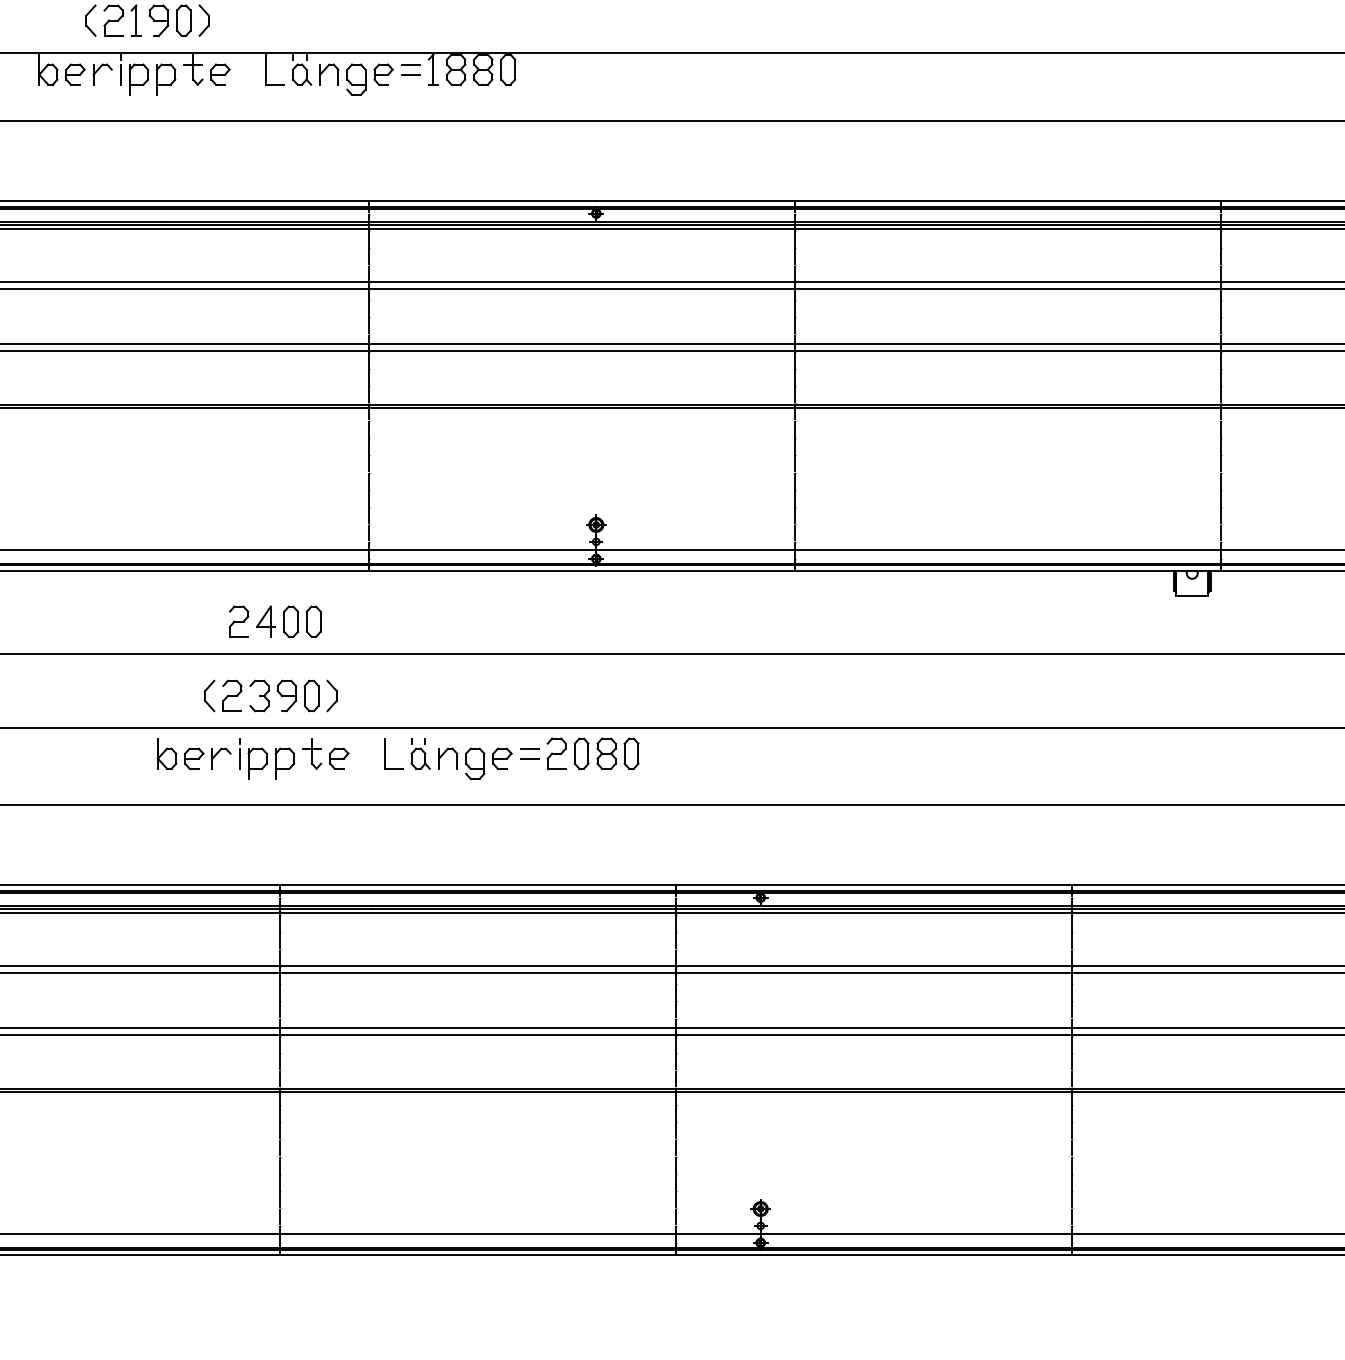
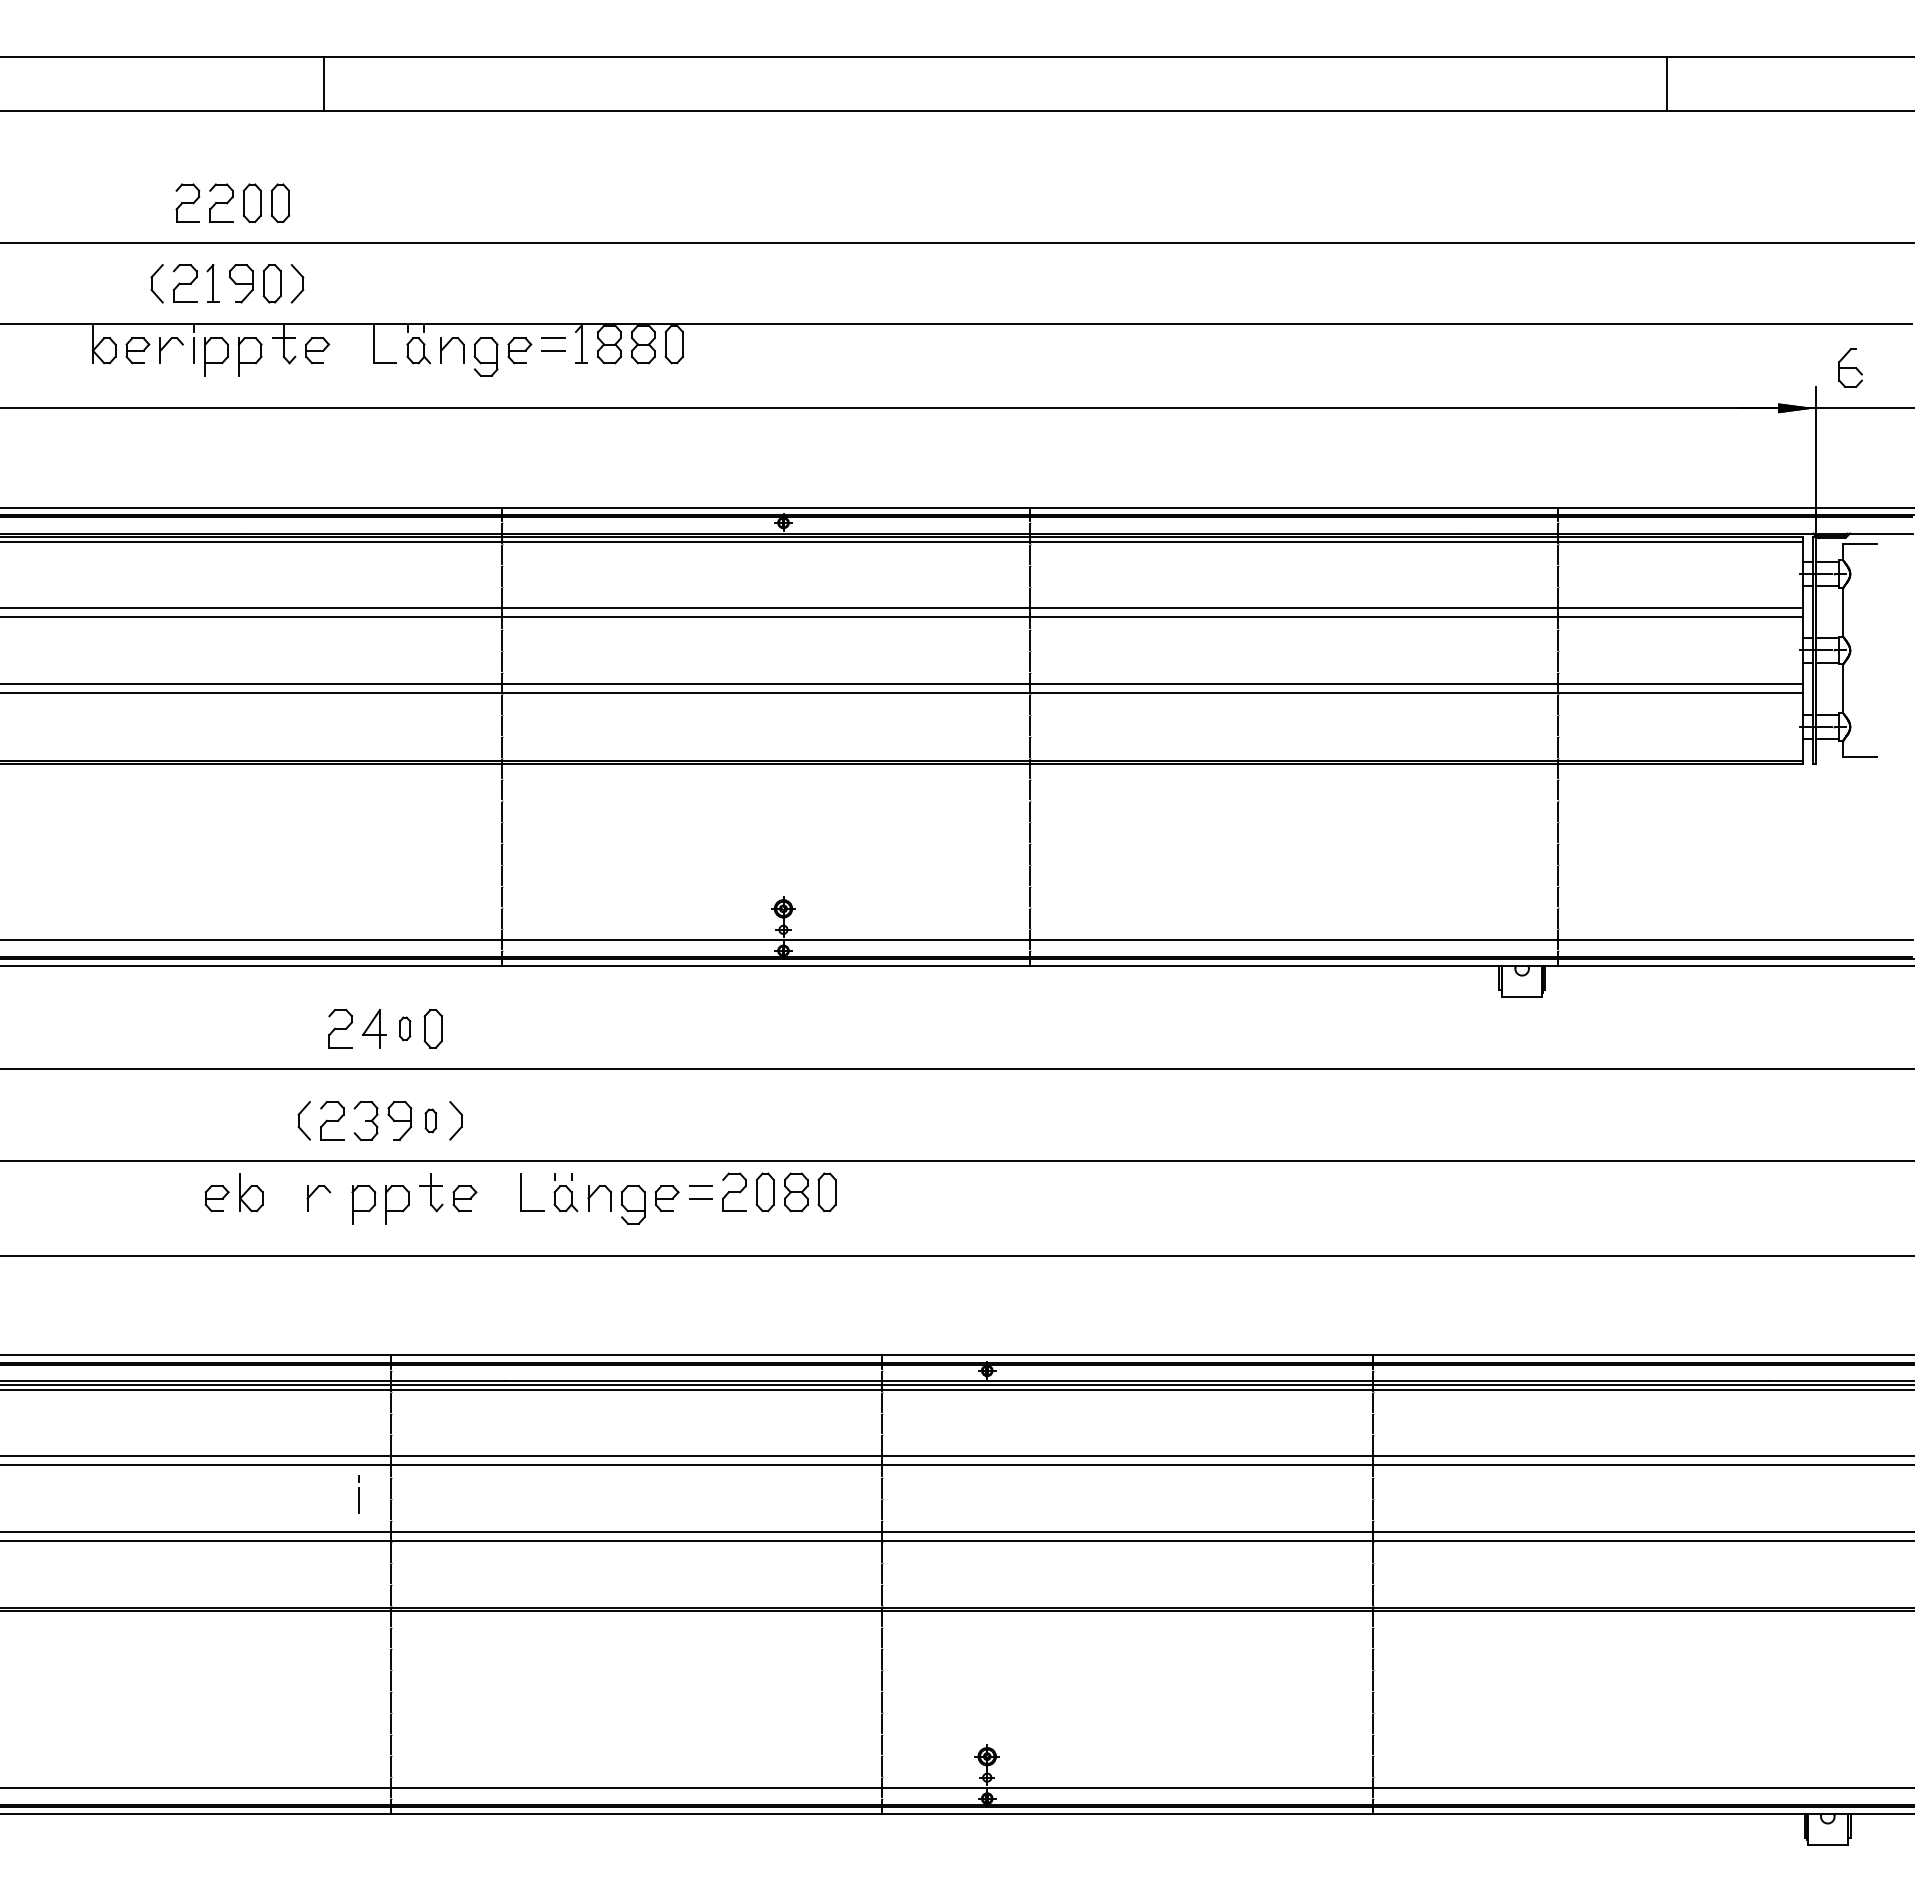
part: (290, 621) -> (404, 1028), size x0.6
part: (311, 695) -> (430, 1120), size x0.6
line: (238, 753) -> (358, 1494), moved
part: (193, 758) -> (216, 1198), moved

